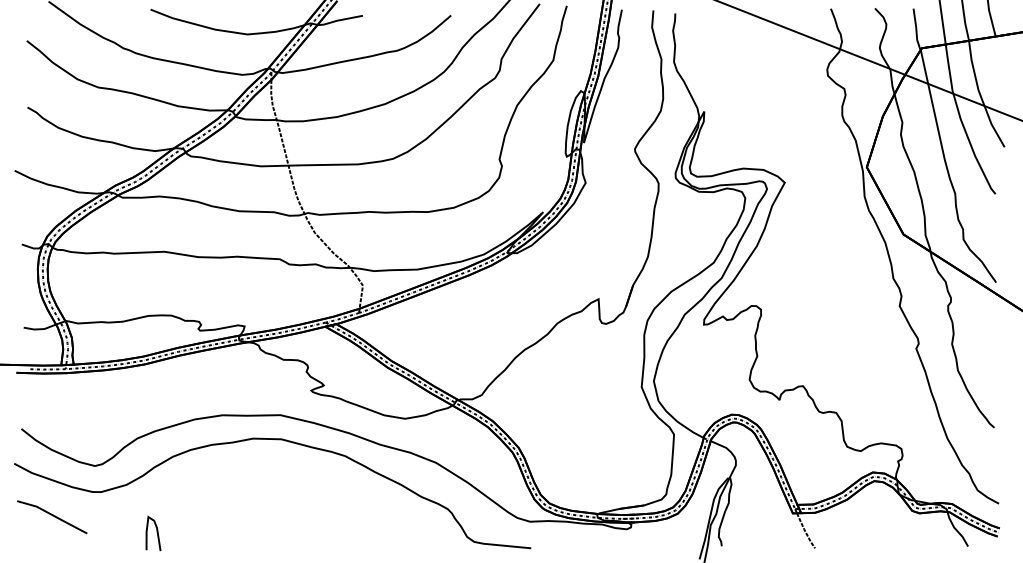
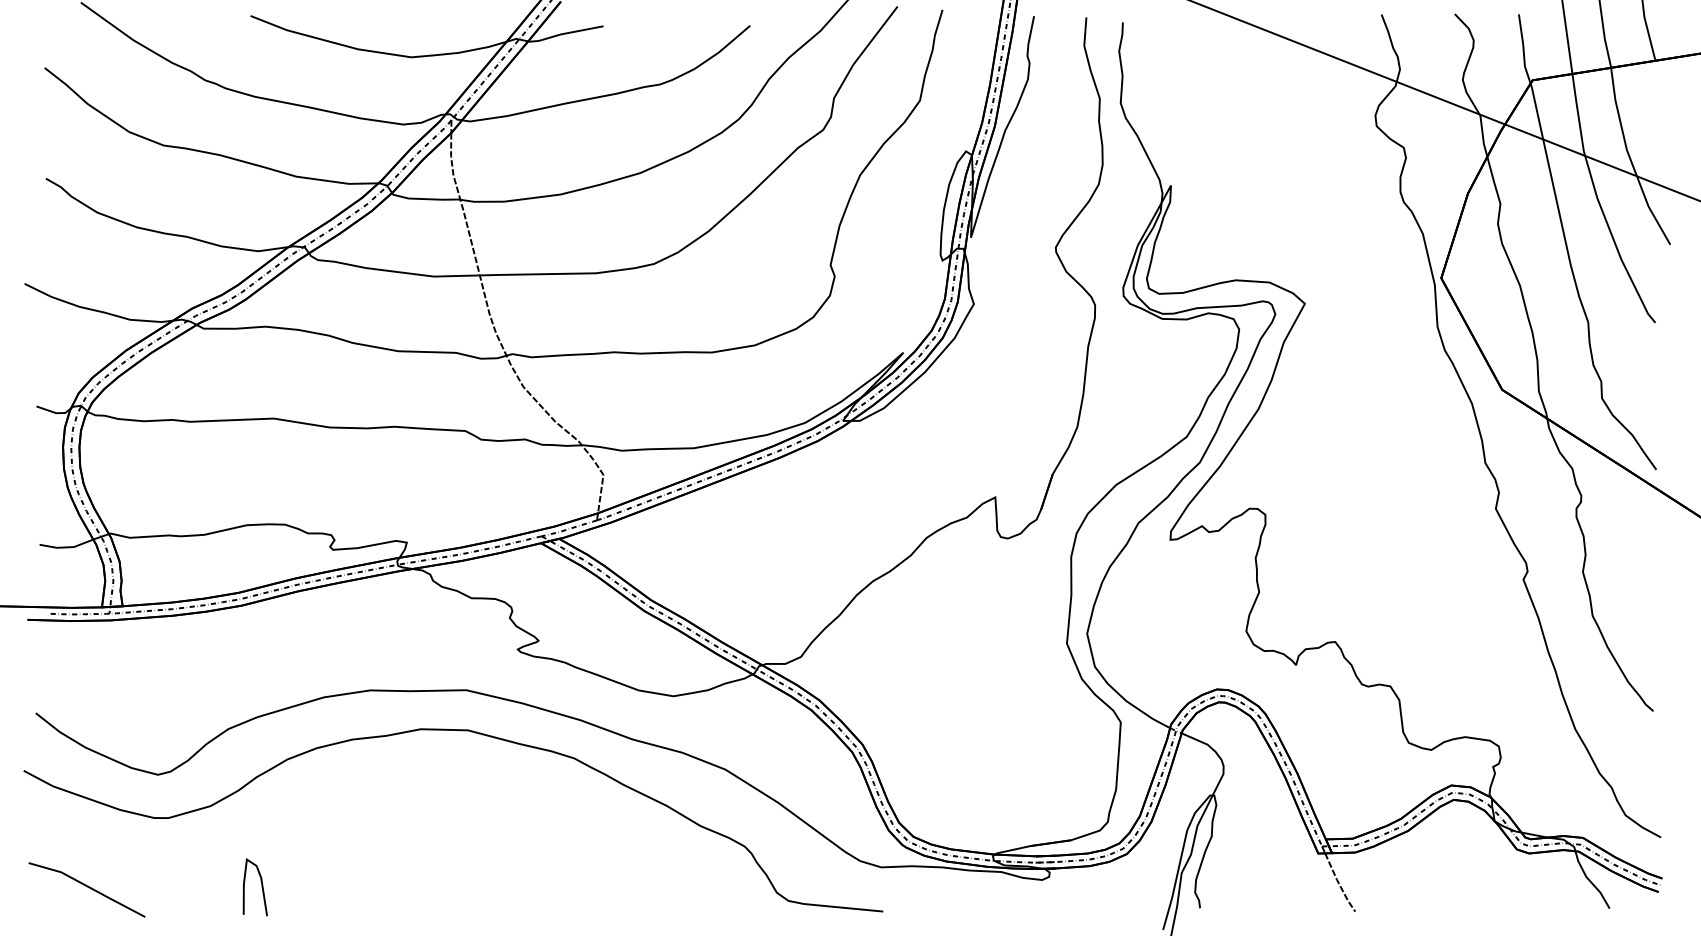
line: (52, 516) -> (87, 888), moved

